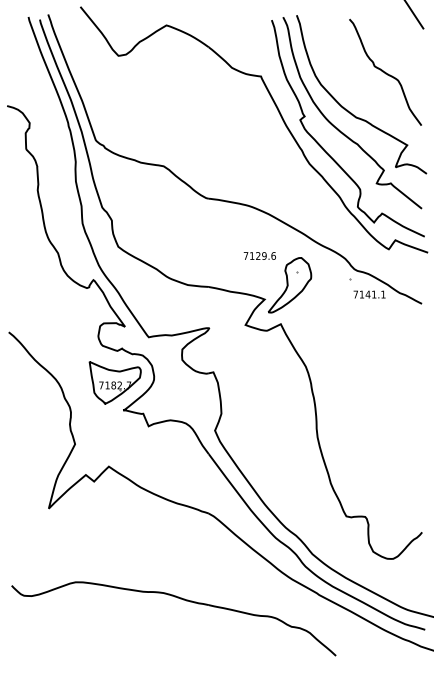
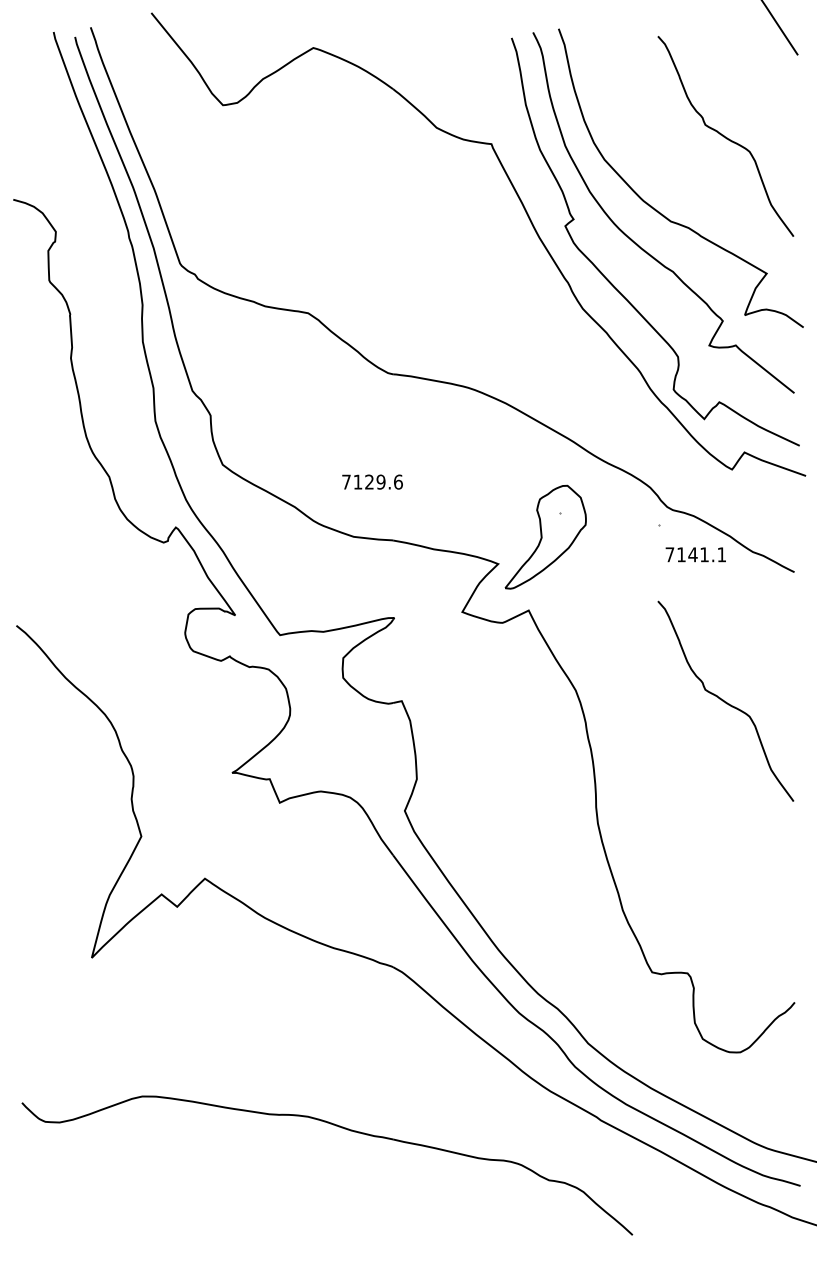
text: (259, 255) -> (371, 481), moved
curve: (385, 371) -> (725, 699), added
part: (114, 382) -> (215, 720), removed

